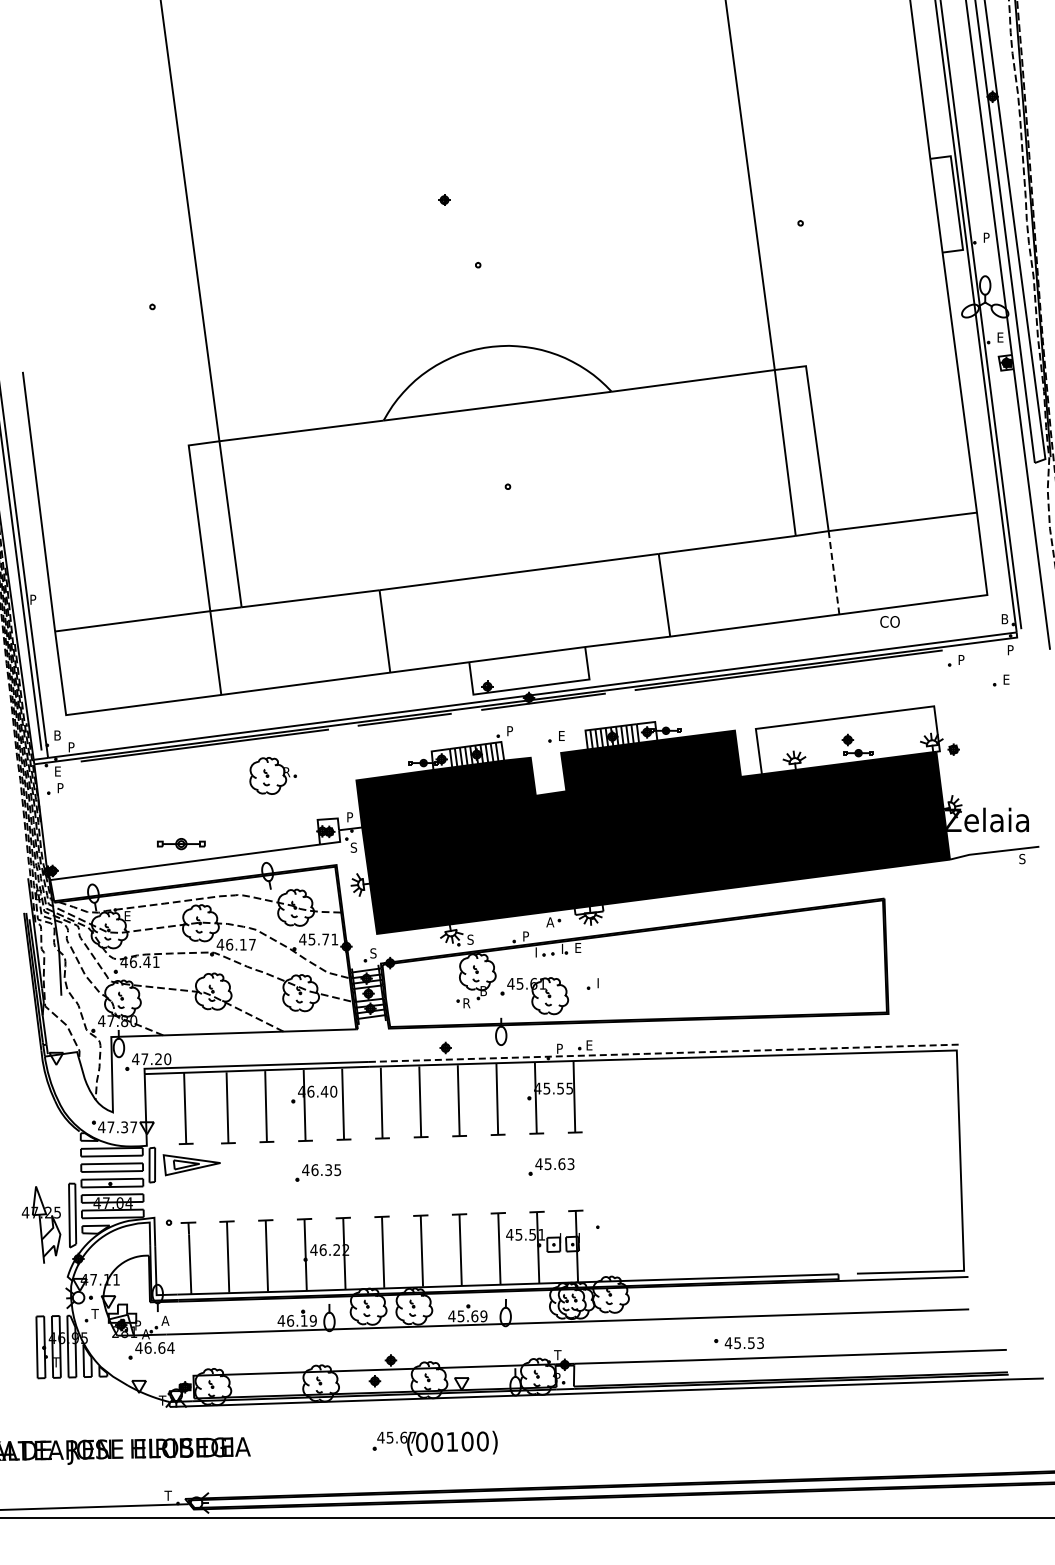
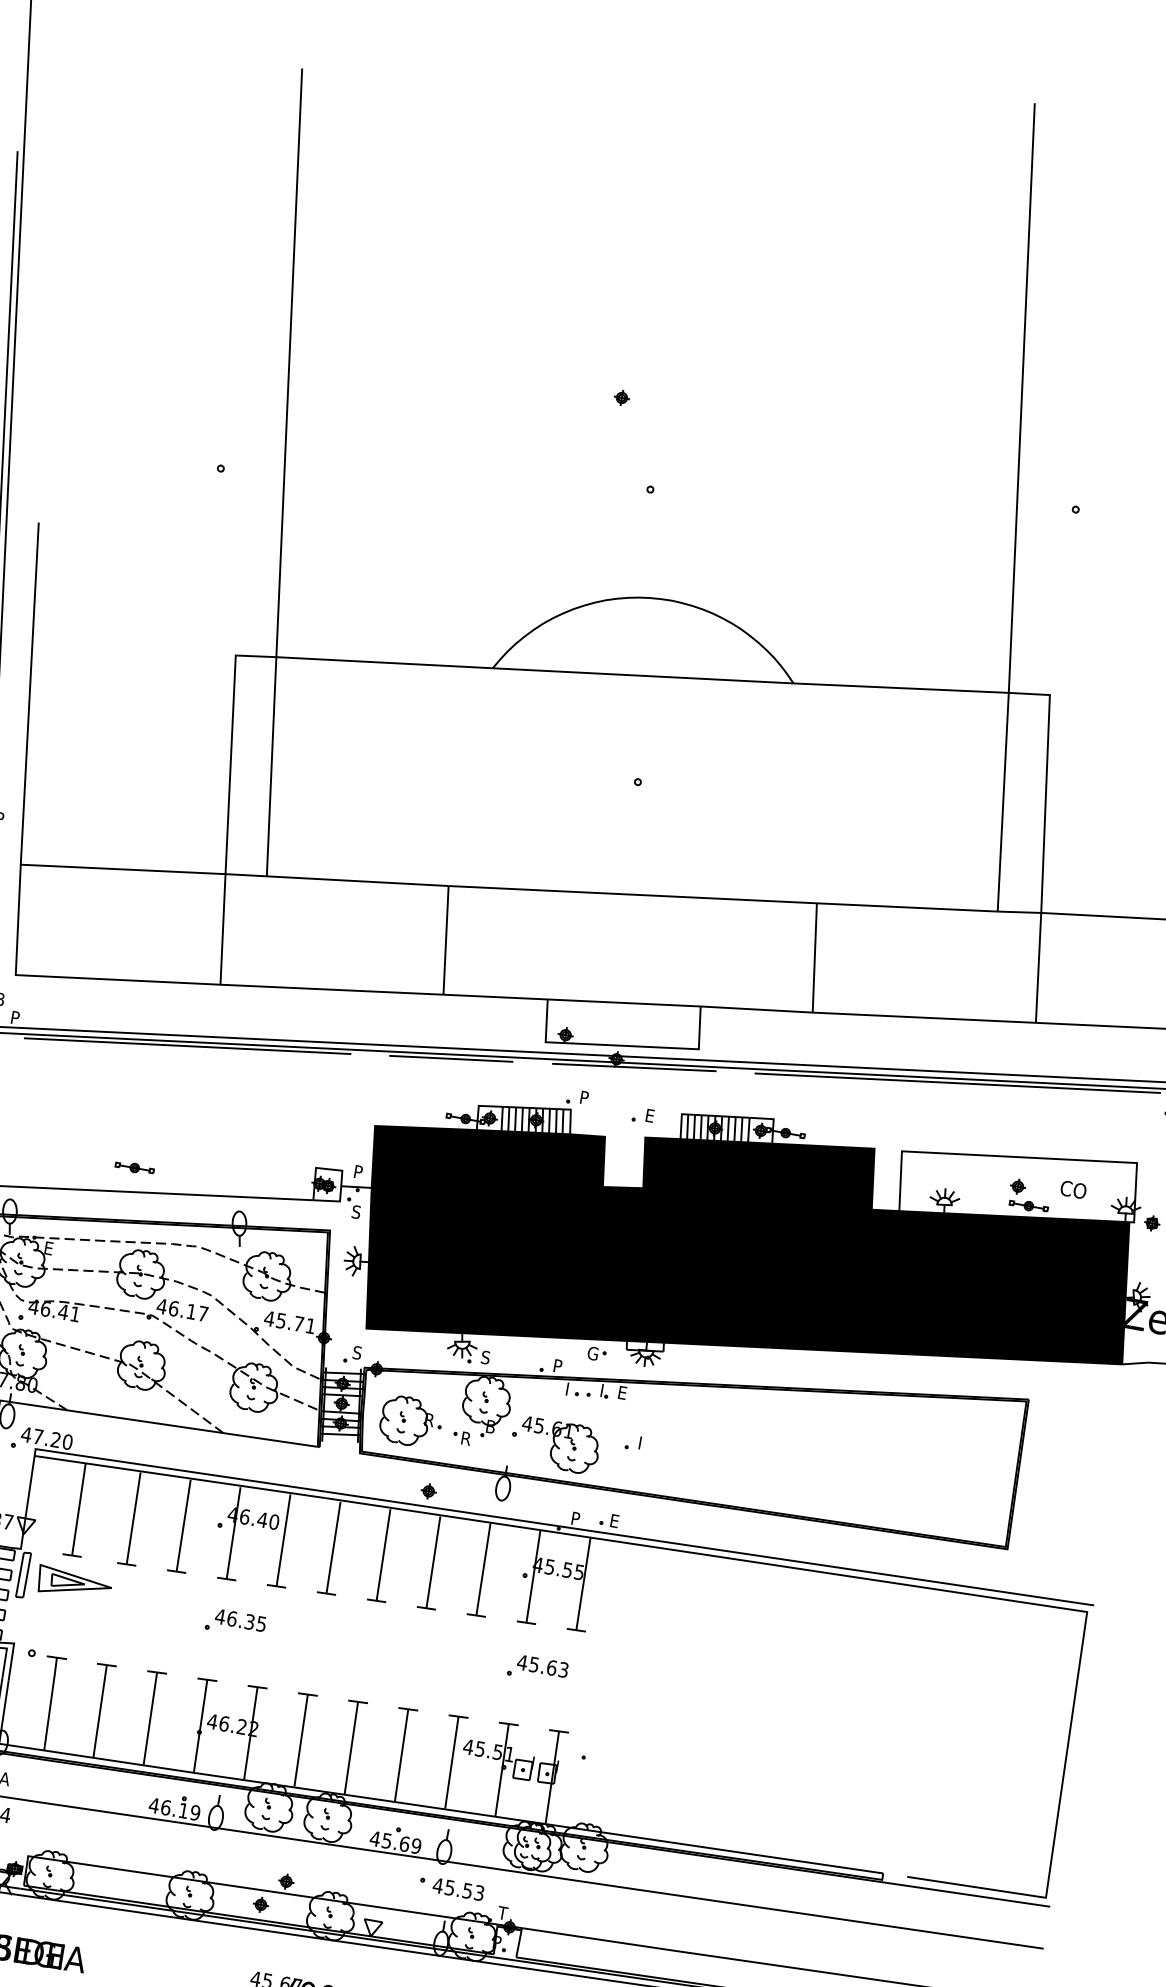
line: (834, 573) -> (1039, 968), dashed -> solid
text: (889, 621) -> (1072, 1189), moved
part: (272, 775) -> (410, 1421), moved
part: (181, 844) -> (134, 1168), size x0.62
text: (550, 922) -> (592, 1353), A -> G
line: (665, 1053) -> (710, 1549), dashed -> solid
part: (738, 1343) -> (450, 1888), moved

